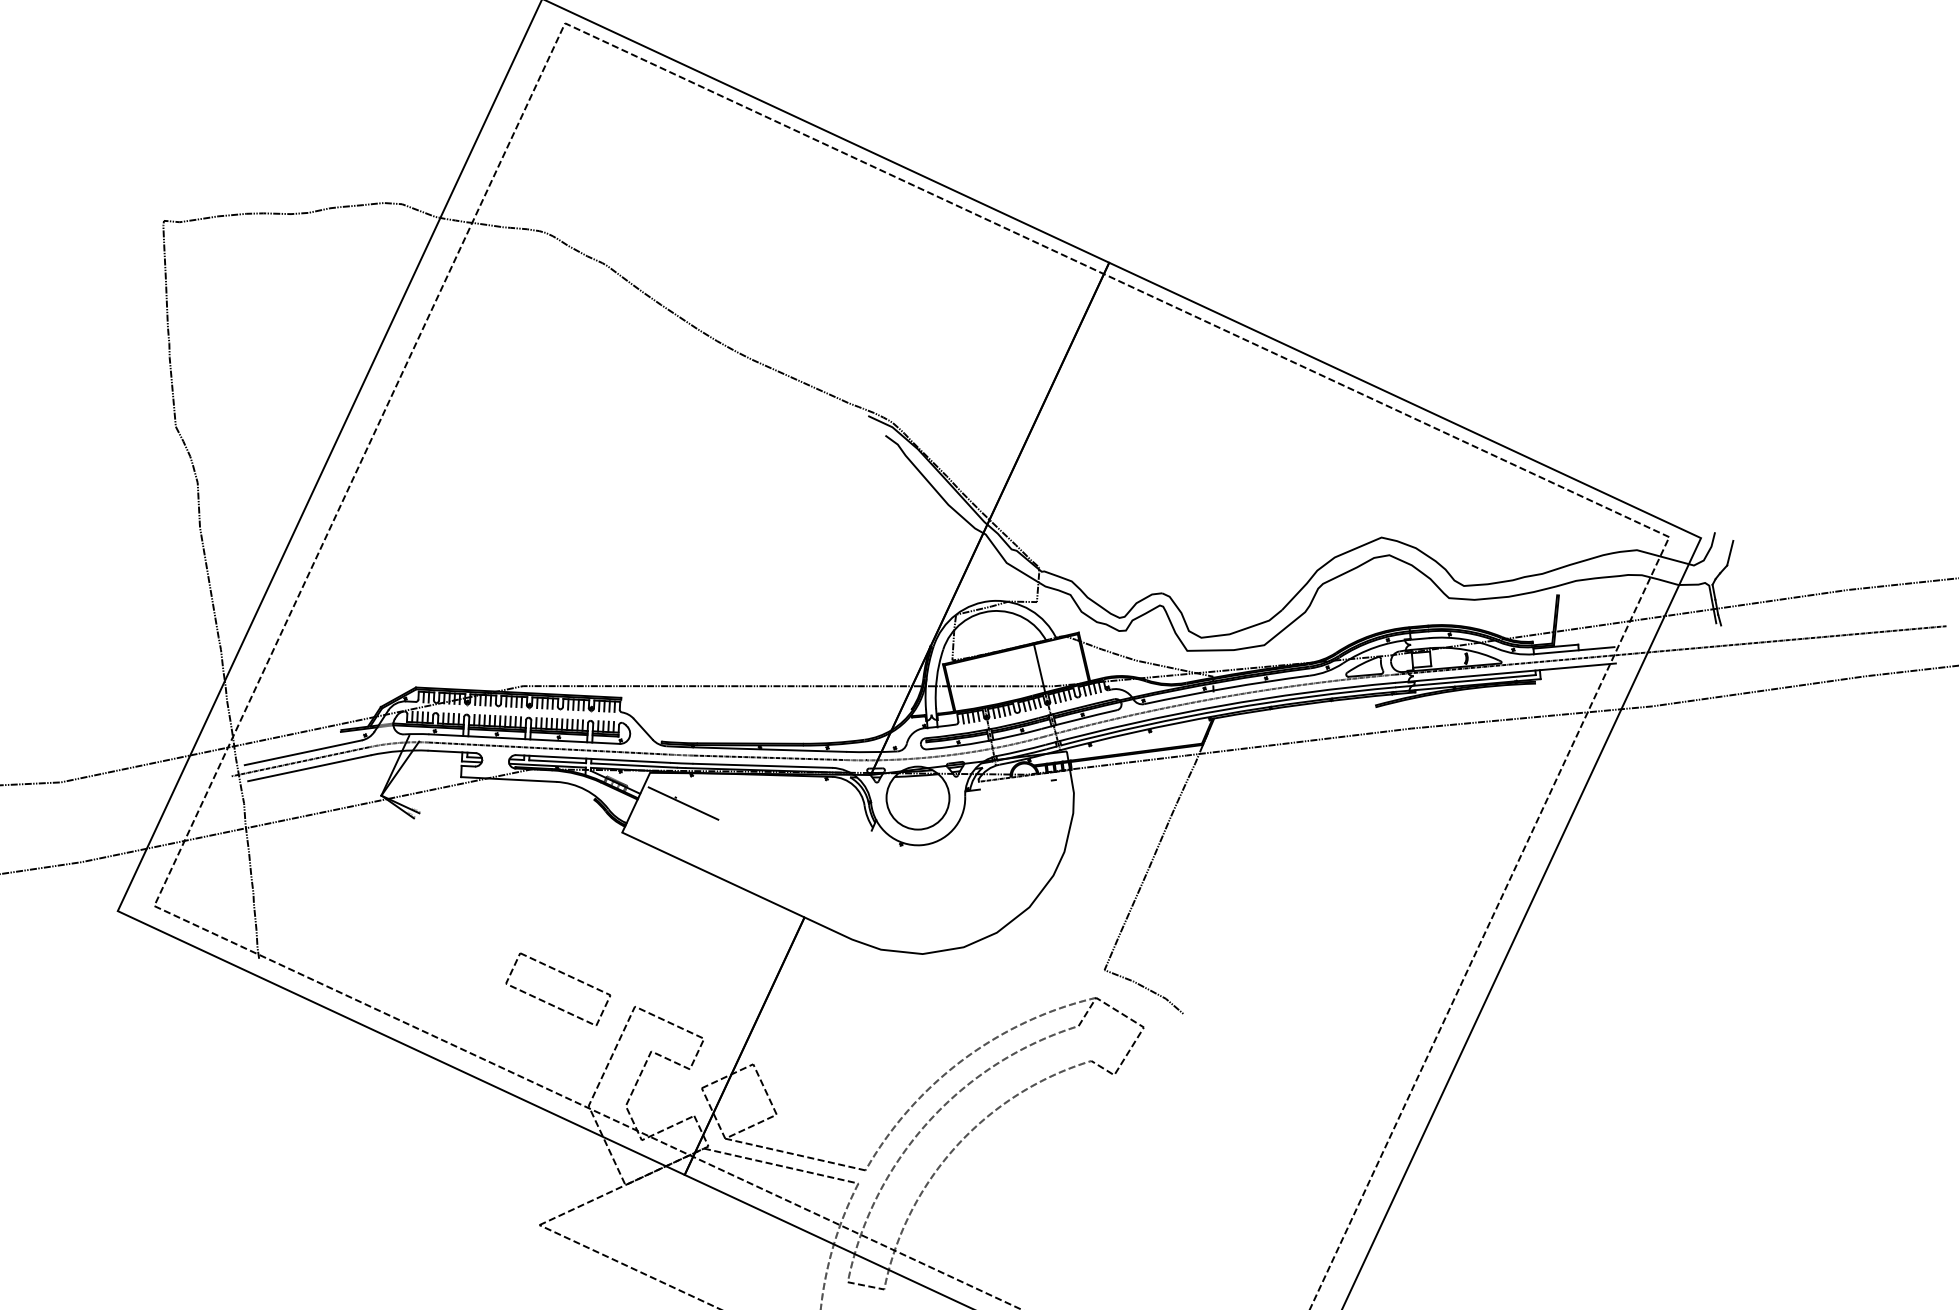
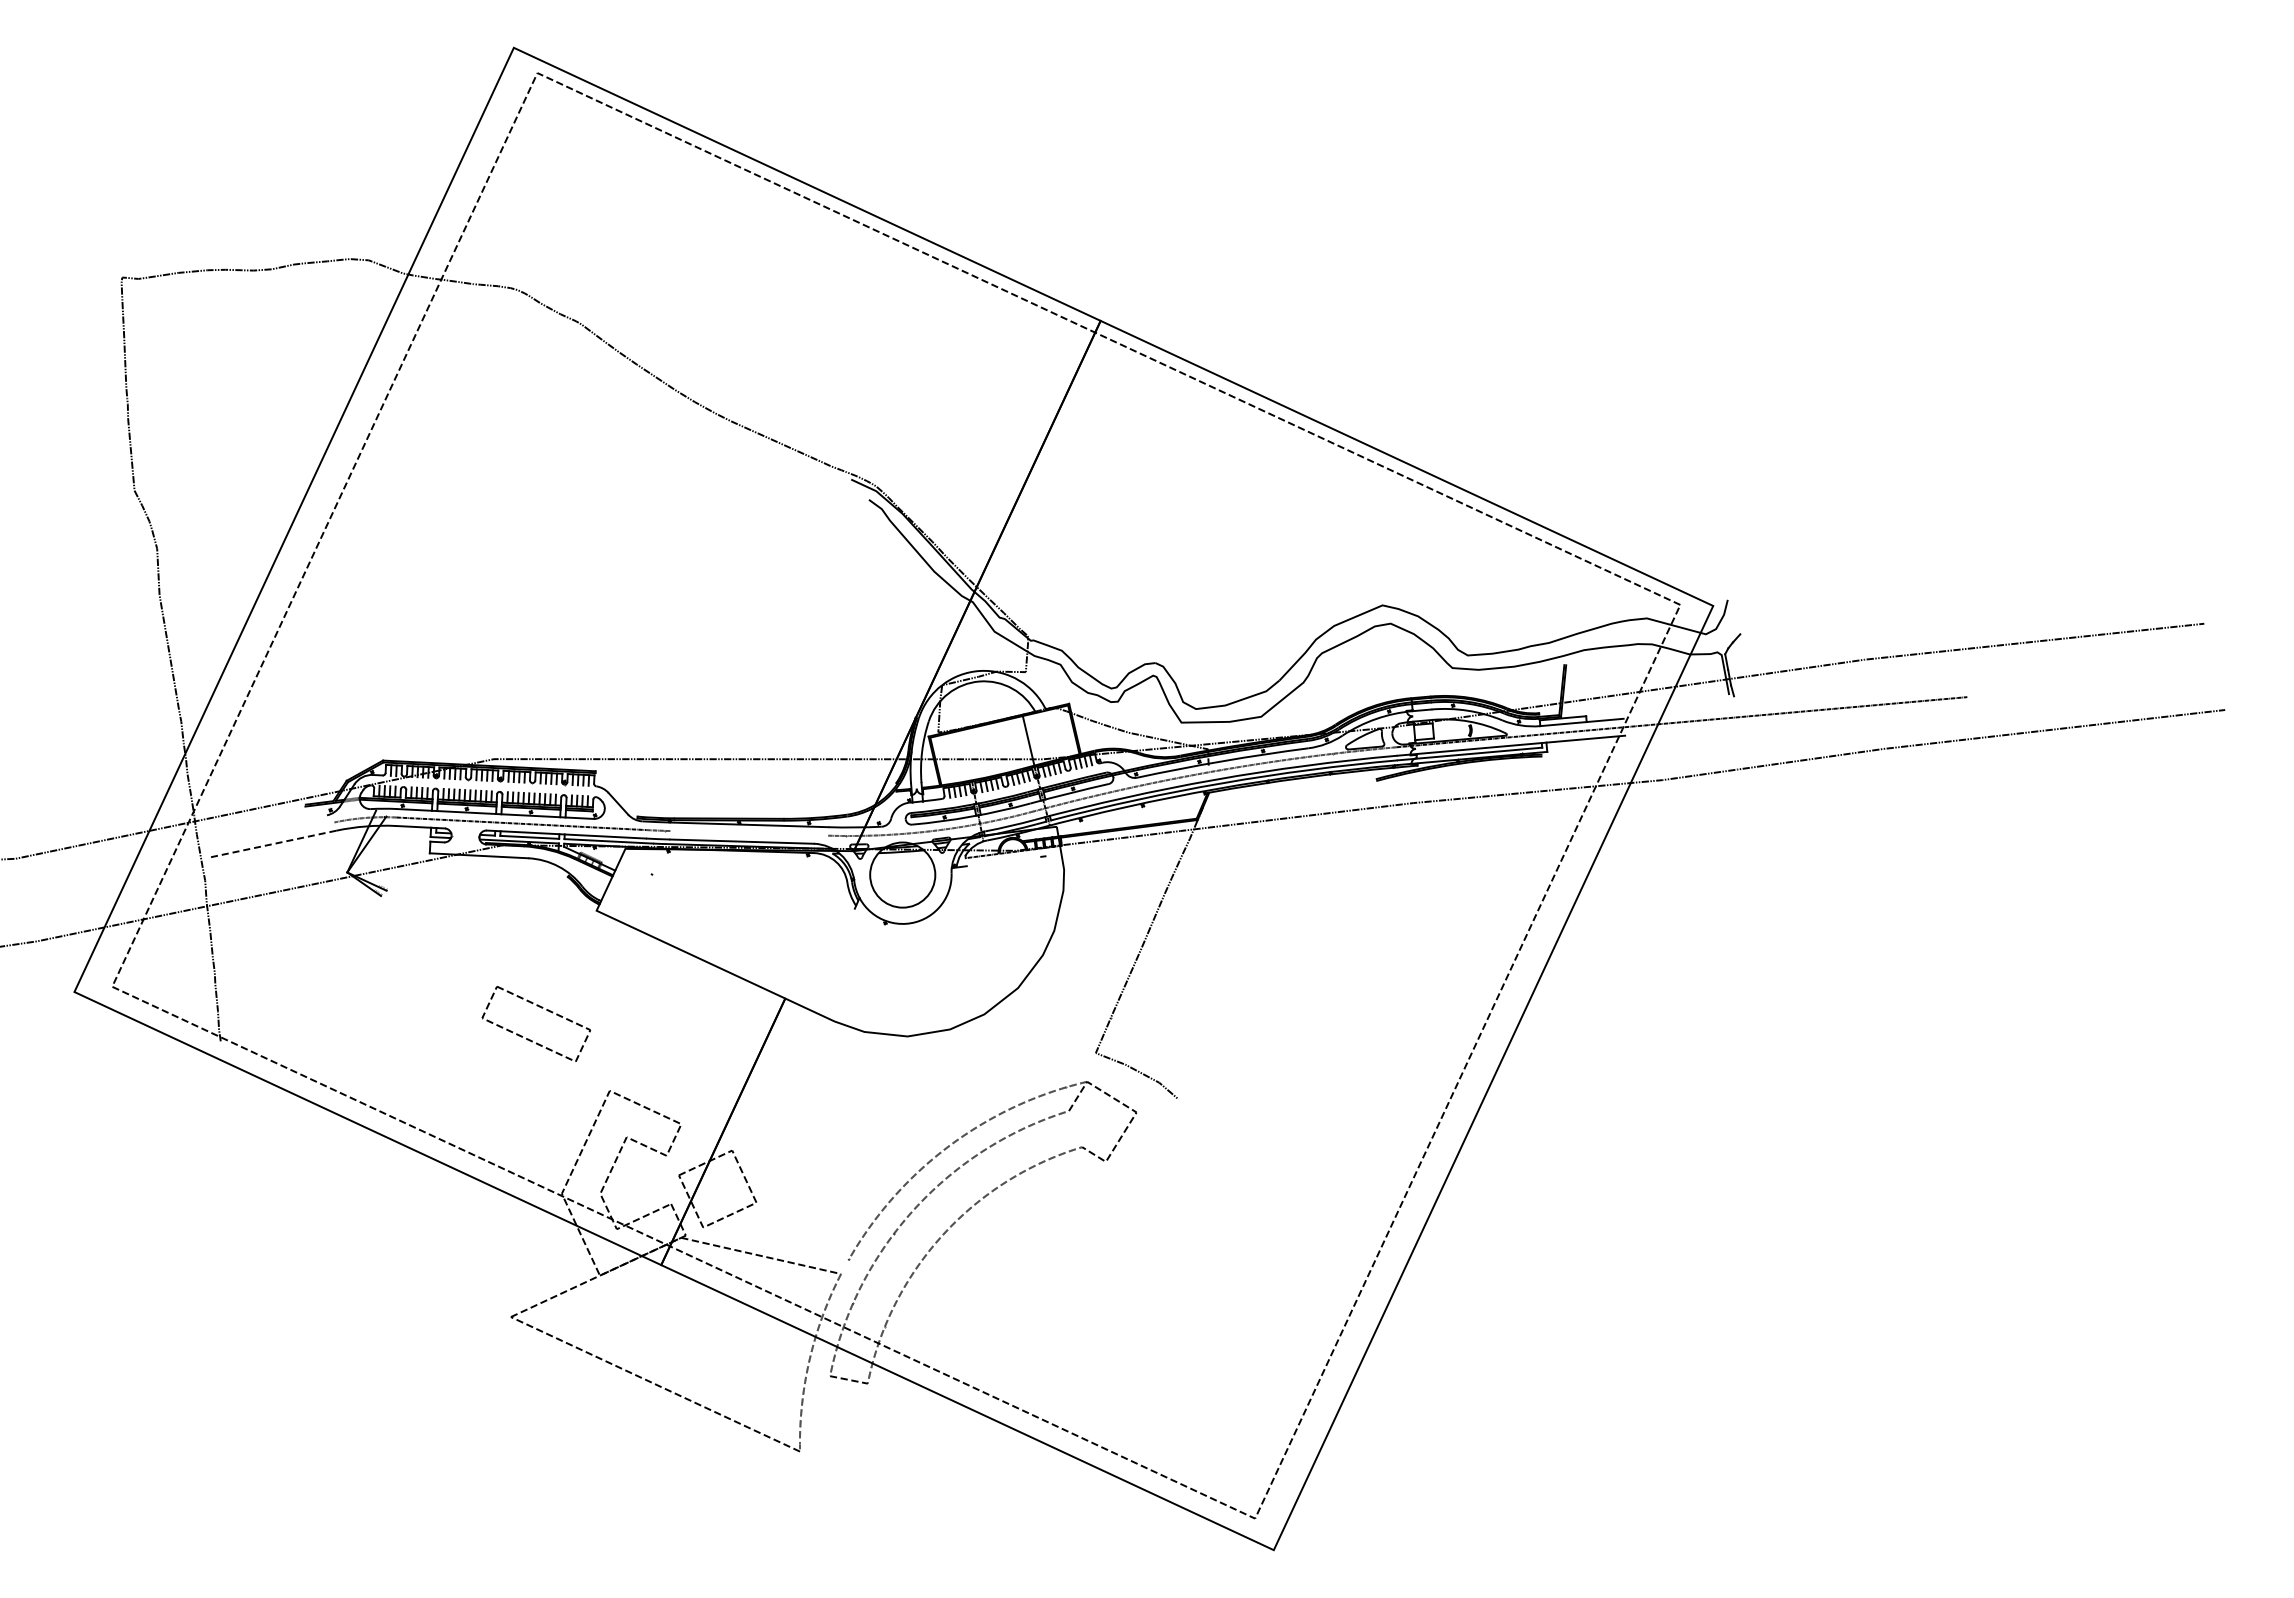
line: (1730, 553) -> (1743, 621), removed
line: (303, 752) -> (266, 827), removed
line: (769, 757) -> (749, 833), removed
line: (300, 761) -> (263, 837), removed
line: (309, 768) -> (272, 844), solid -> dashed
line: (683, 803) -> (660, 880), removed
part: (563, 974) -> (541, 1008), moved
line: (795, 1154) -> (775, 1243), removed

